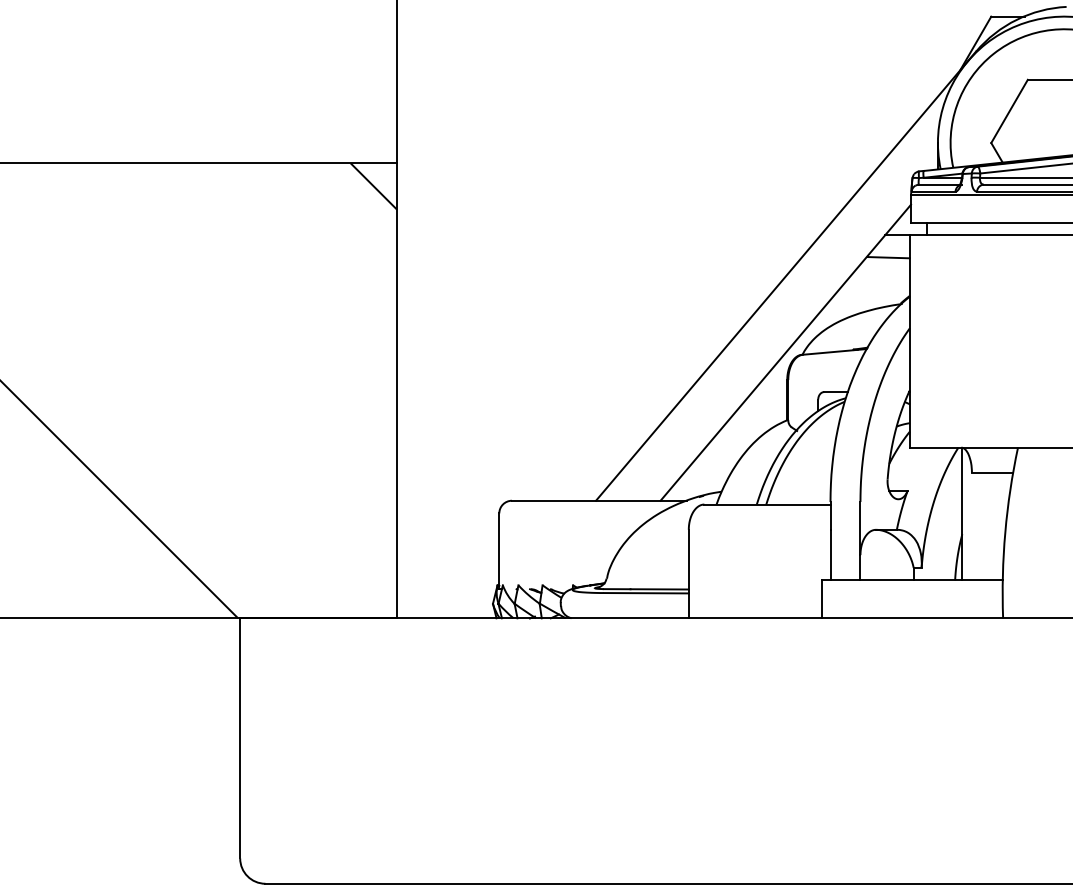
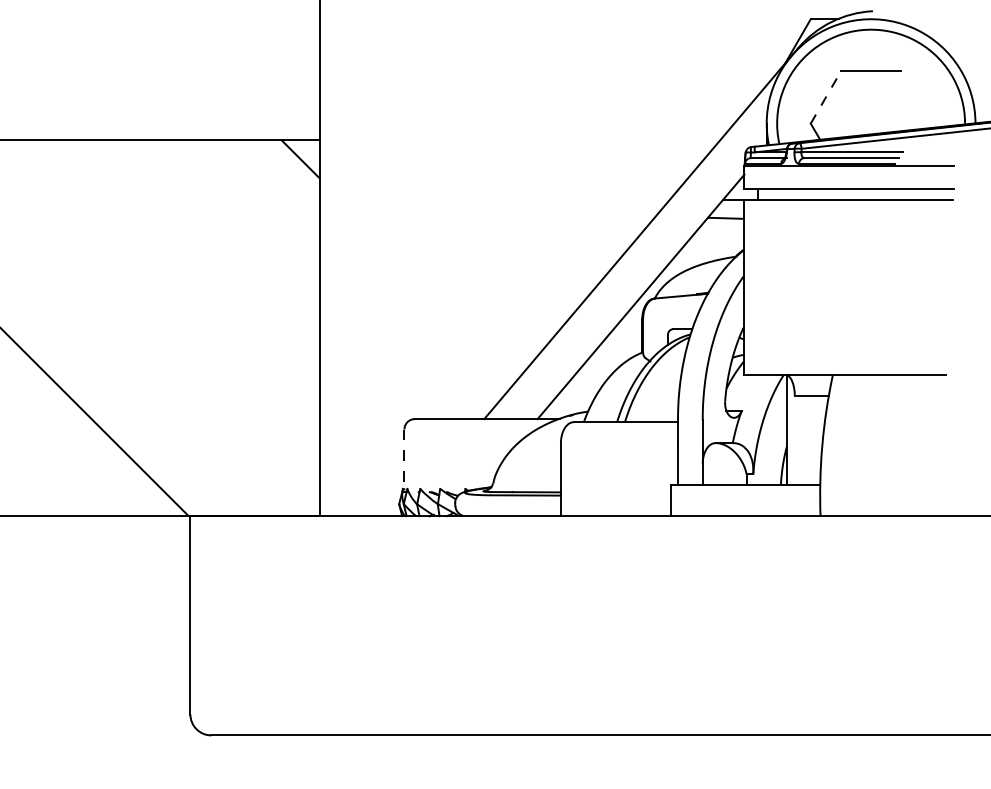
line: (1010, 111) -> (826, 97), solid -> dashed
line: (499, 552) -> (404, 461), solid -> dashed

